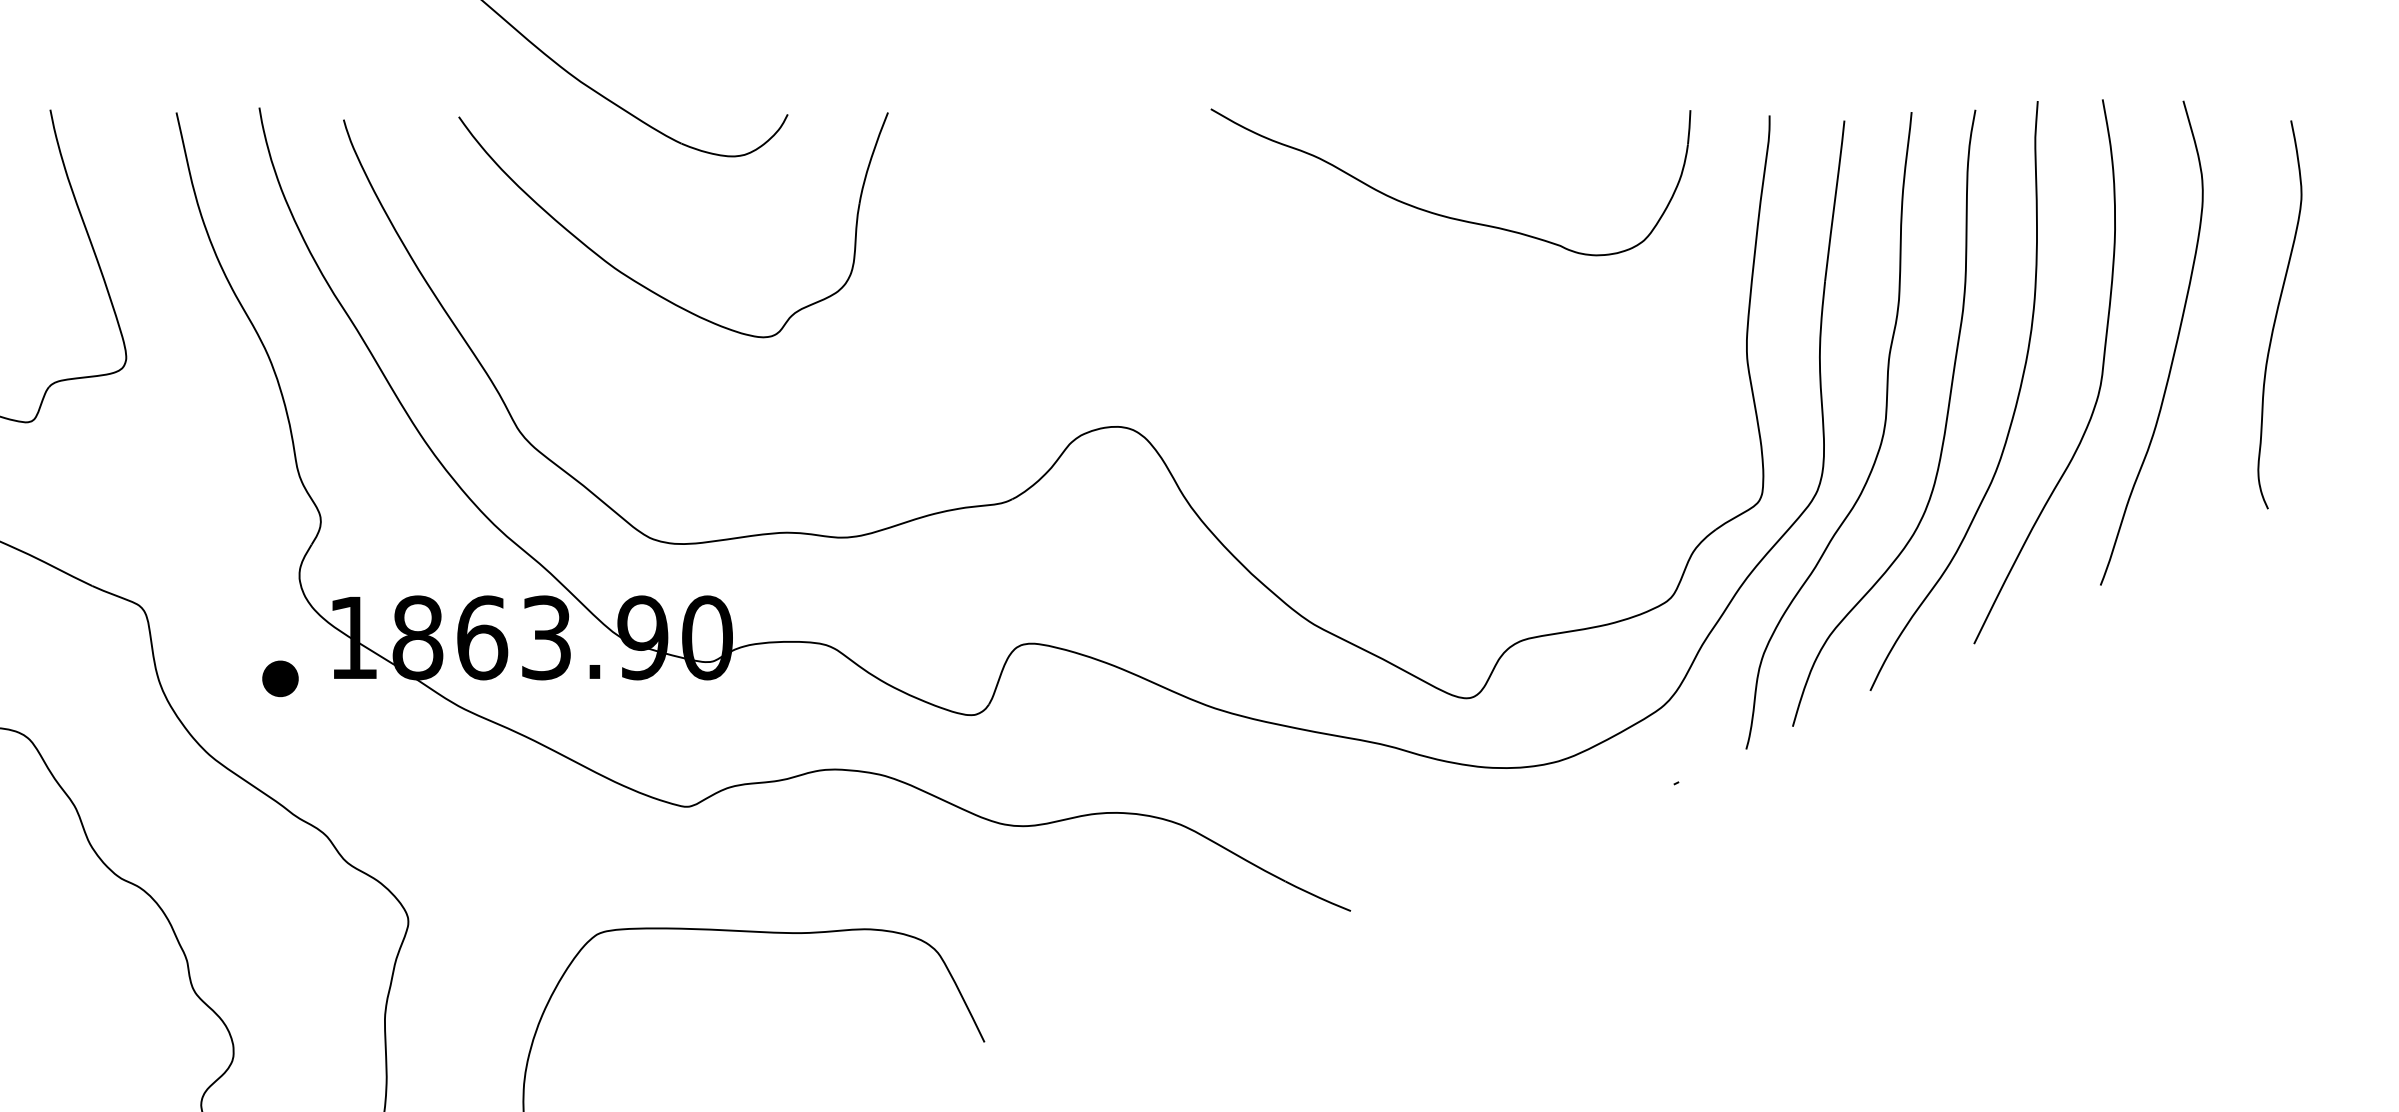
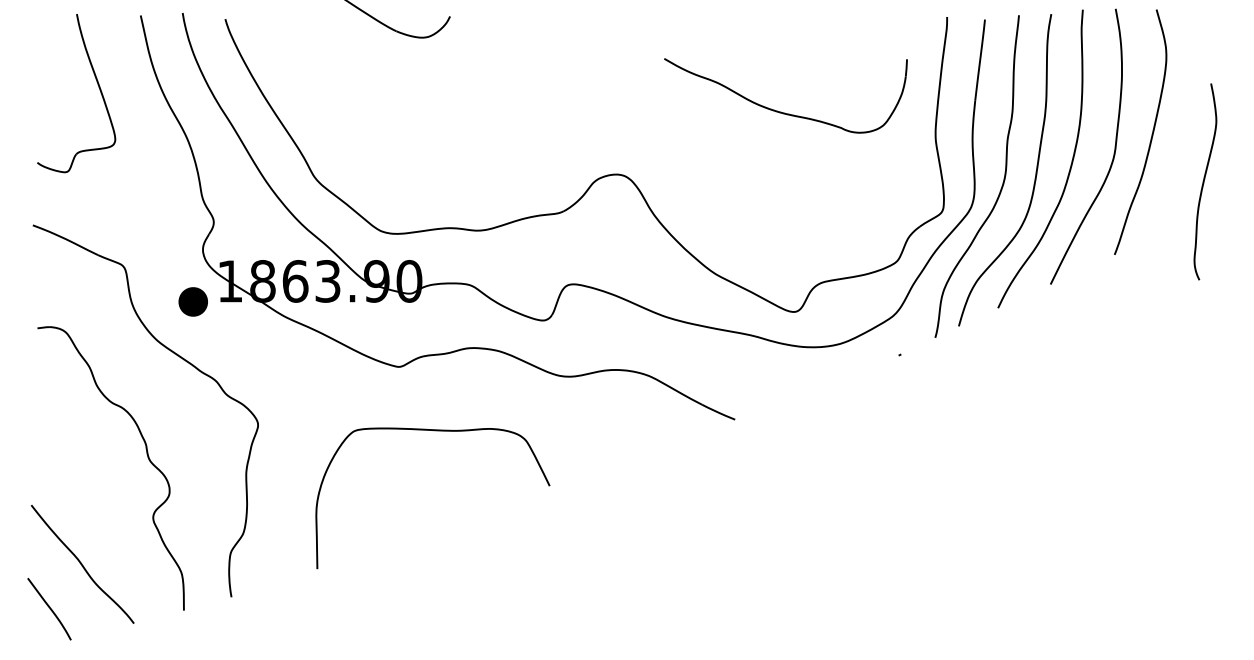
part: (1442, 213) -> (781, 111), moved
part: (638, 280) -> (374, 100), removed
curve: (2278, 314) -> (1204, 181), moved
part: (280, 679) -> (193, 302), size x1.6

